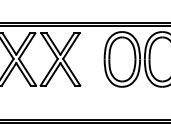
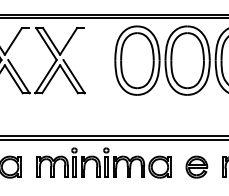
line: (27, 46) -> (18, 44), removed
line: (71, 46) -> (73, 44), removed

